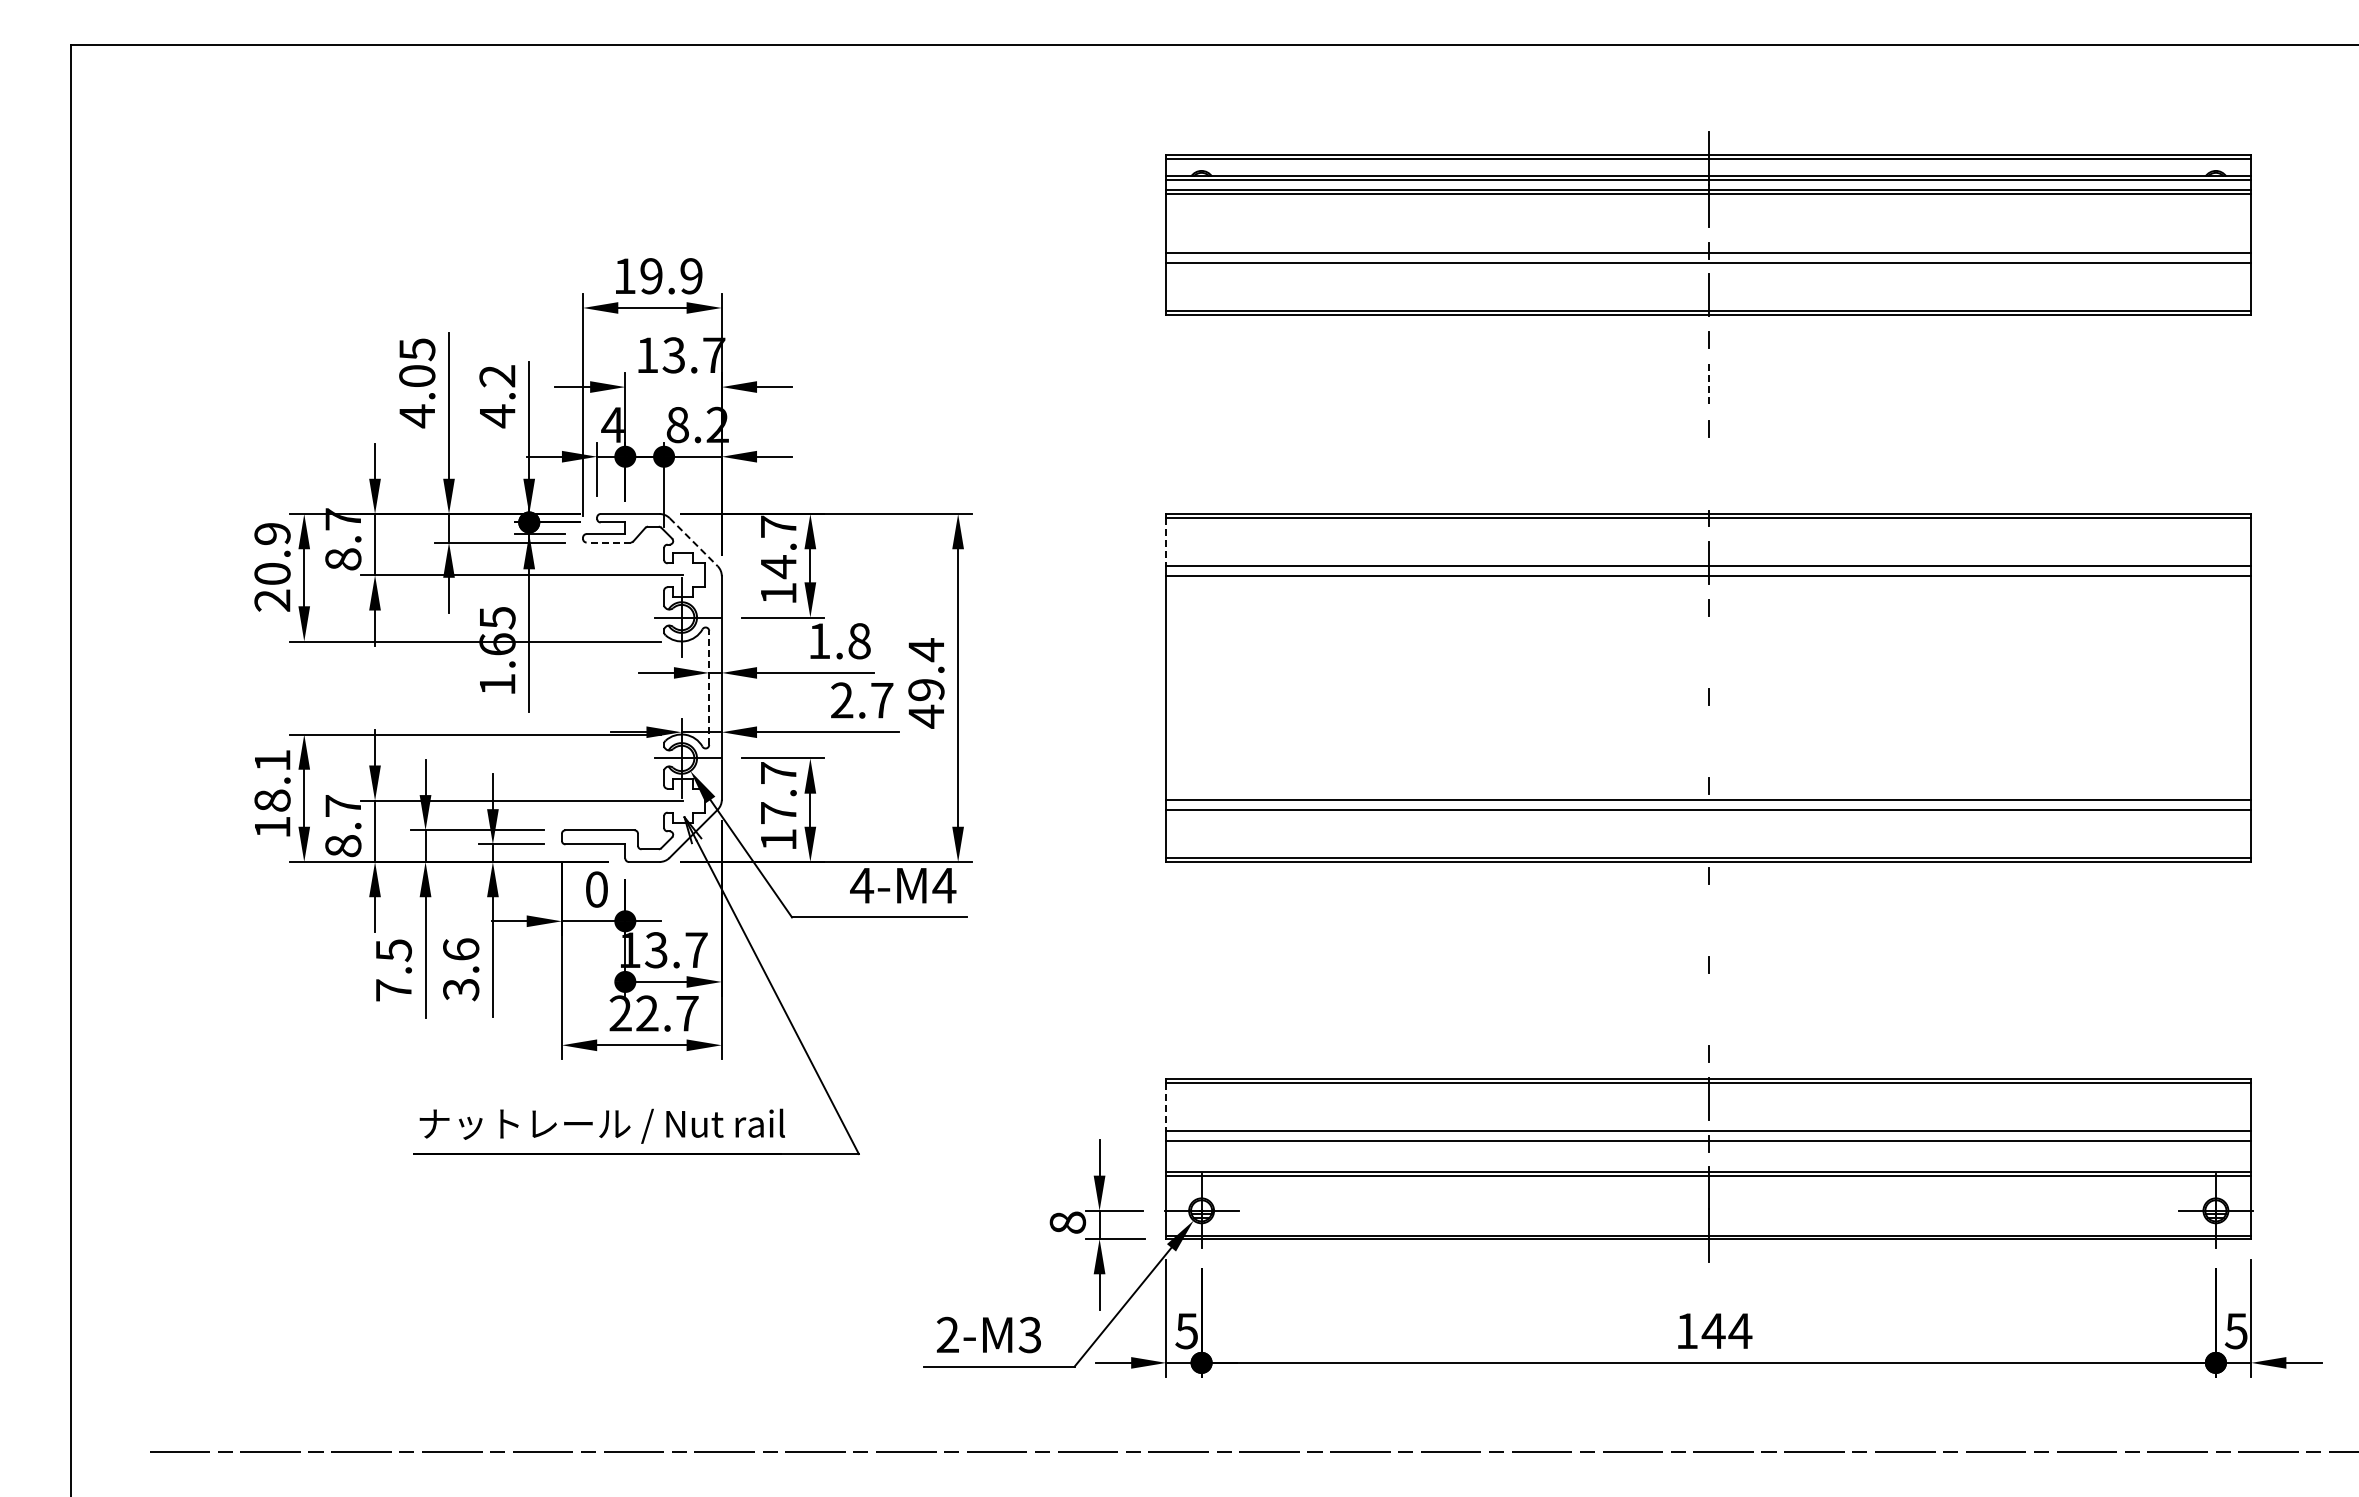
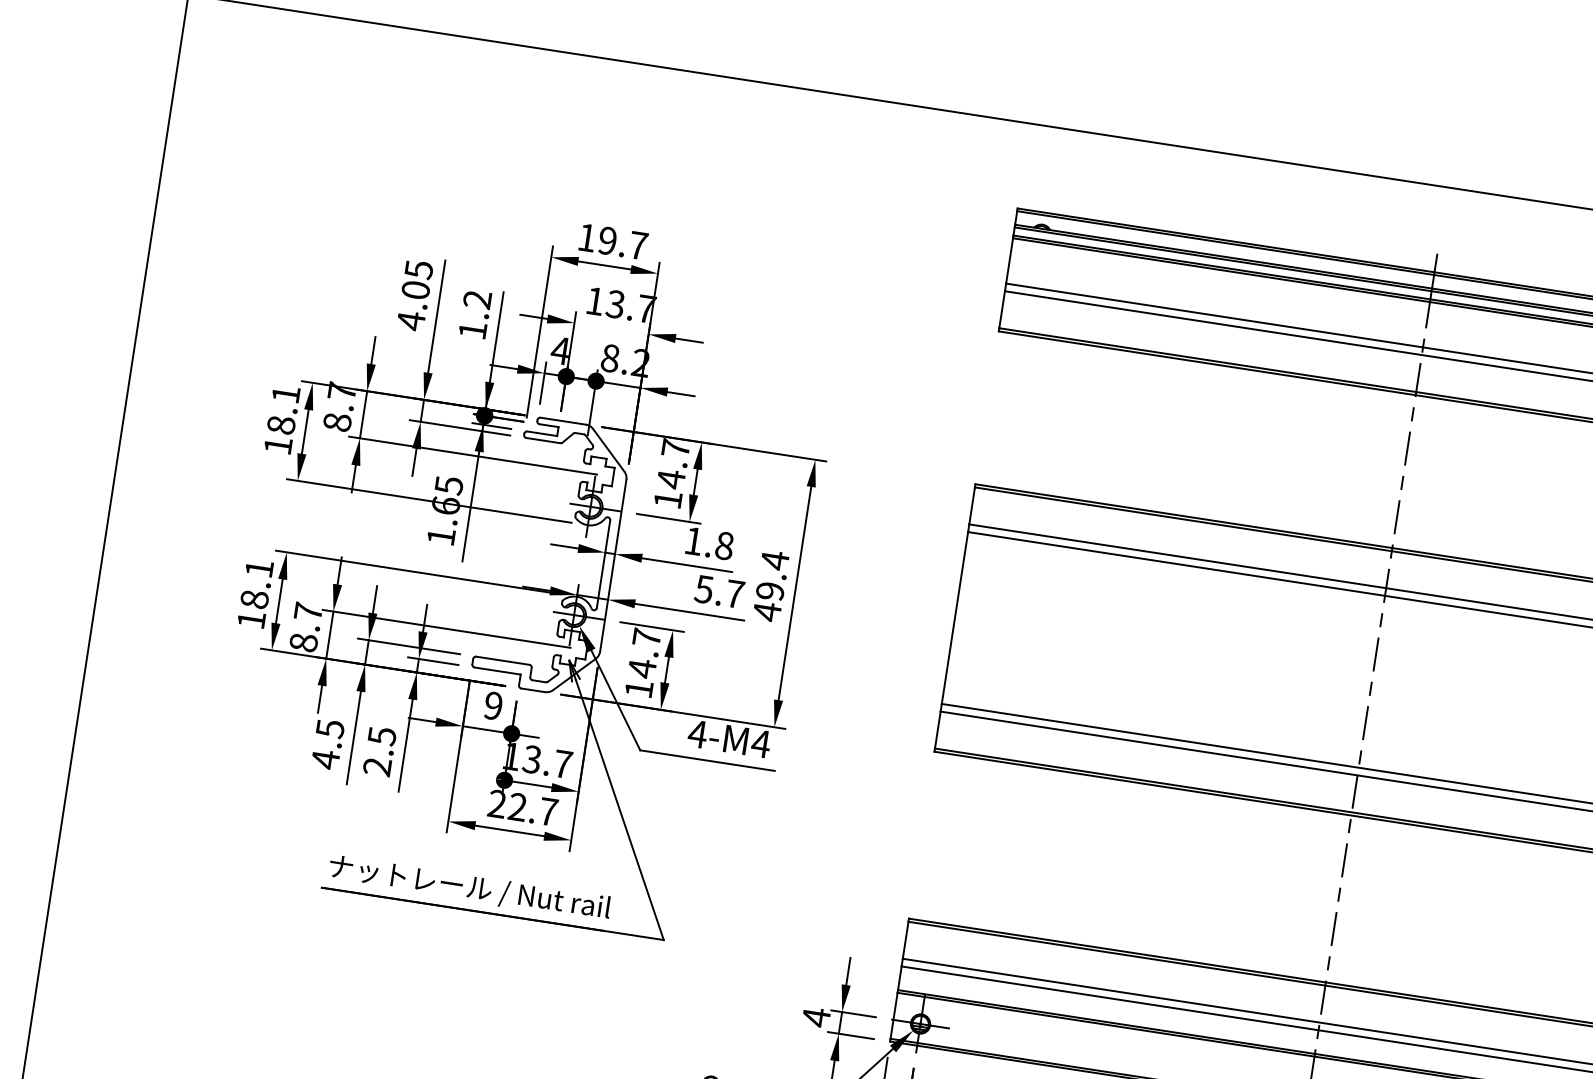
text: (691, 276) -> (638, 245), 19.9 -> 19.7
line: (1708, 384) -> (1407, 448), dashed -> solid
text: (497, 416) -> (472, 330), 4.2 -> 1.2
line: (1708, 473) -> (1396, 516), added
line: (608, 542) -> (543, 440), dashed -> solid
line: (694, 542) -> (609, 450), dashed -> solid
line: (1166, 542) -> (972, 506), dashed -> solid
text: (272, 567) -> (282, 420), 20.9 -> 18.1
line: (1708, 652) -> (1375, 654), added
line: (709, 688) -> (603, 564), dashed -> solid
text: (841, 700) -> (703, 589), 2.7 -> 5.7
line: (1708, 741) -> (1365, 722), added
text: (778, 813) -> (642, 668), 17.7 -> 14.7
line: (1708, 830) -> (1354, 791), added
text: (596, 889) -> (493, 705), 0 -> 9
line: (1708, 920) -> (1344, 860), added
text: (461, 969) -> (380, 751), 3.6 -> 2.5
text: (393, 990) -> (325, 759), 7.5 -> 4.5
line: (1708, 1009) -> (1333, 928), added
line: (1166, 1107) -> (905, 940), dashed -> solid
text: (1067, 1222) -> (816, 1017), 8 -> 4

